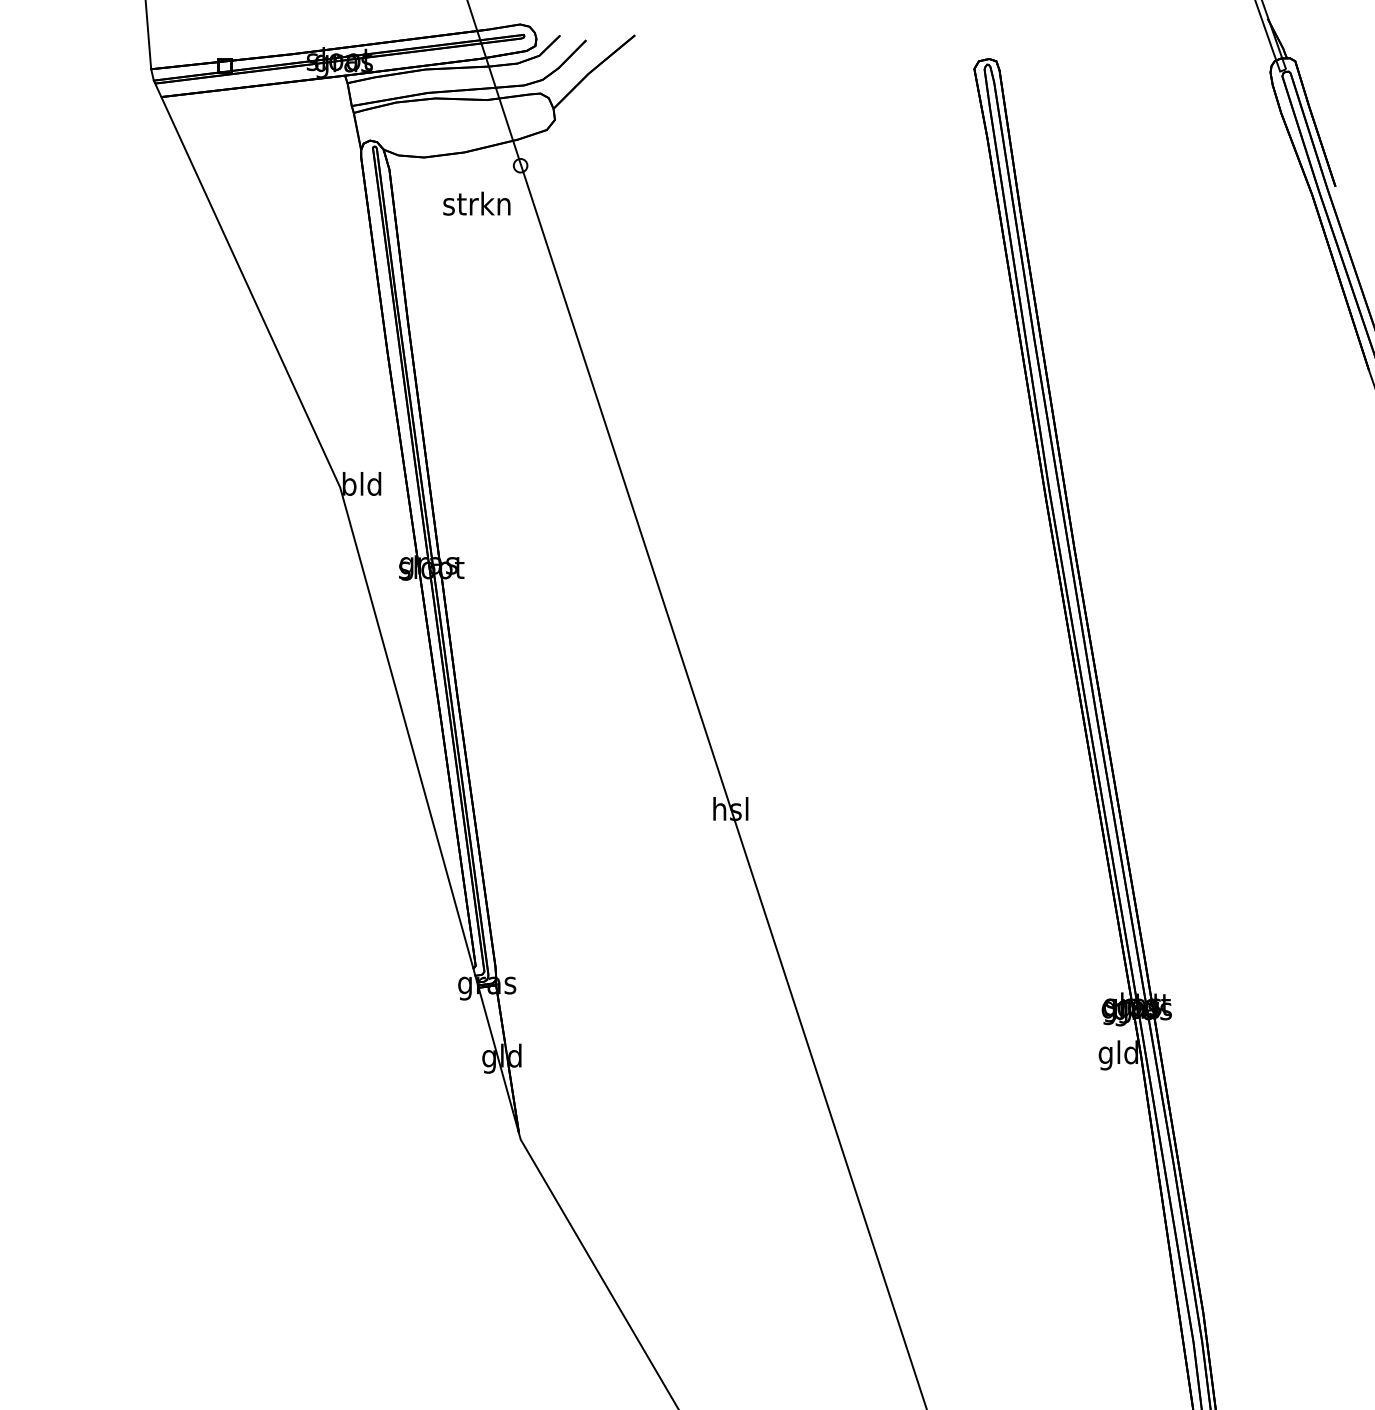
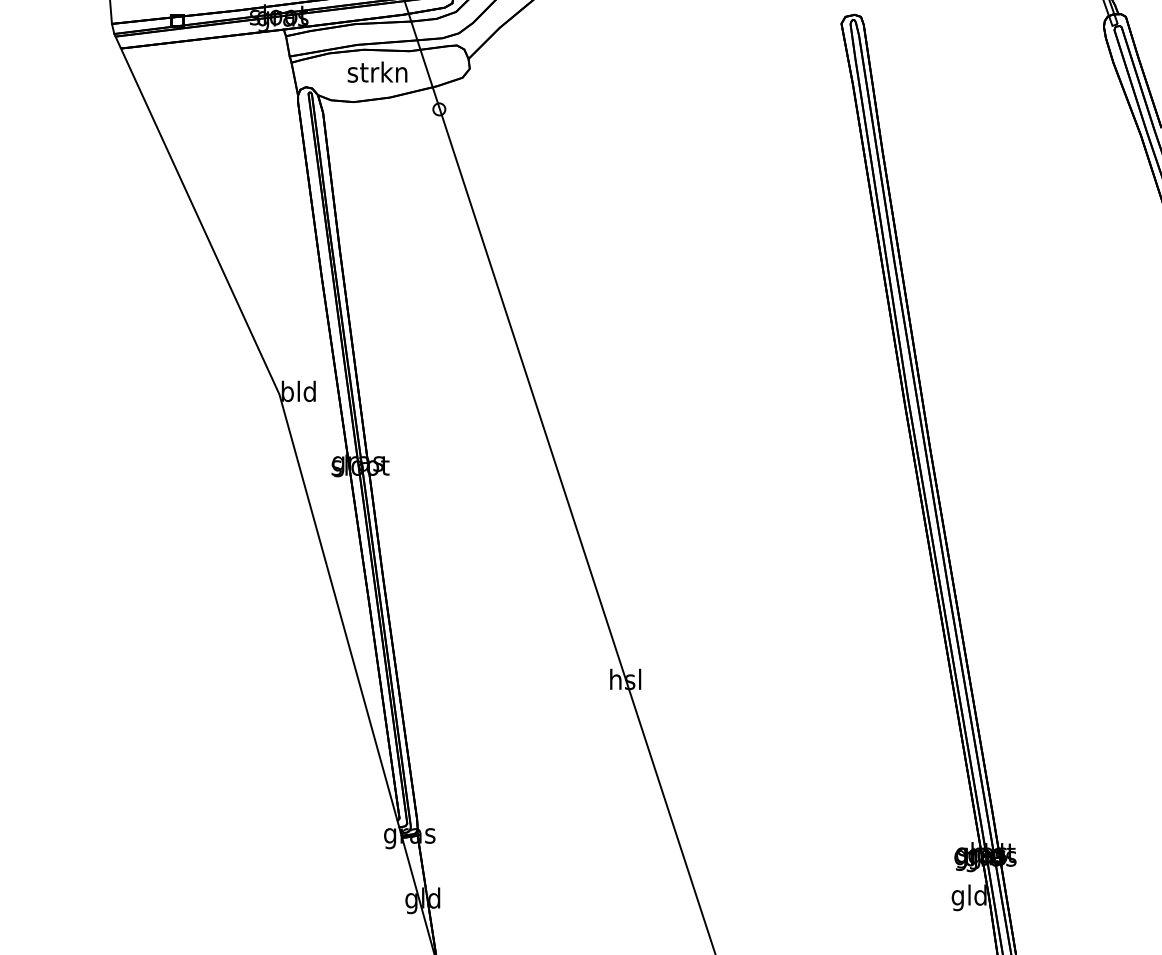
text: (476, 203) -> (377, 71), moved

